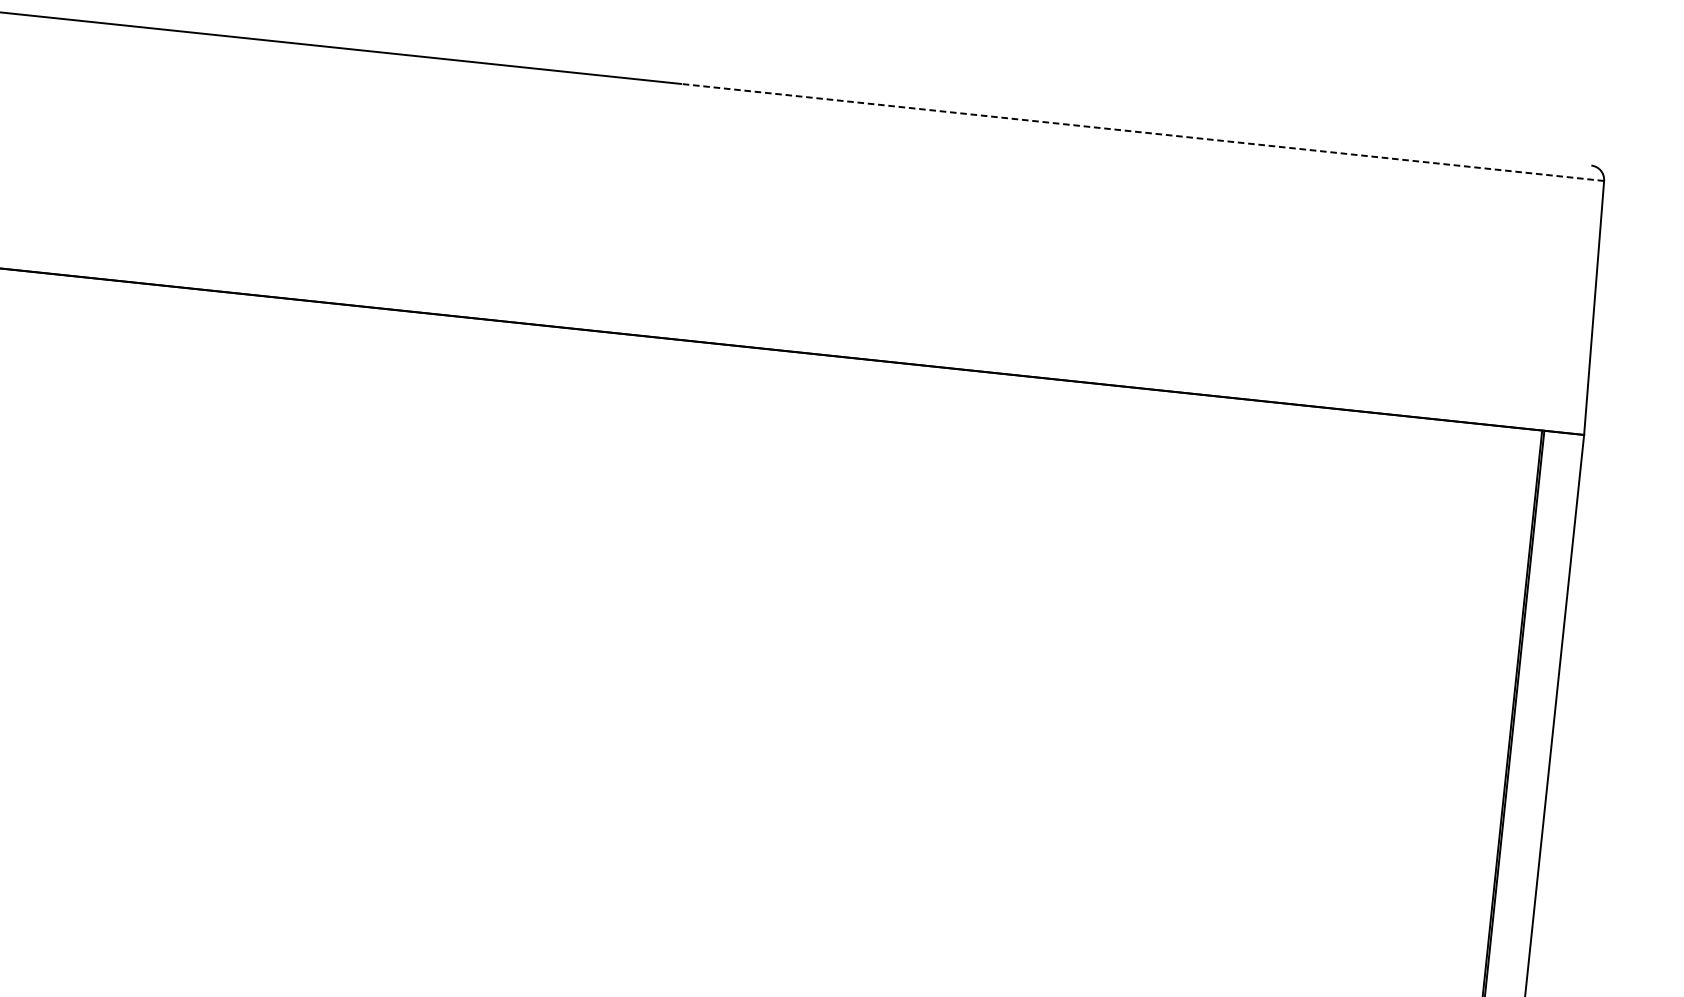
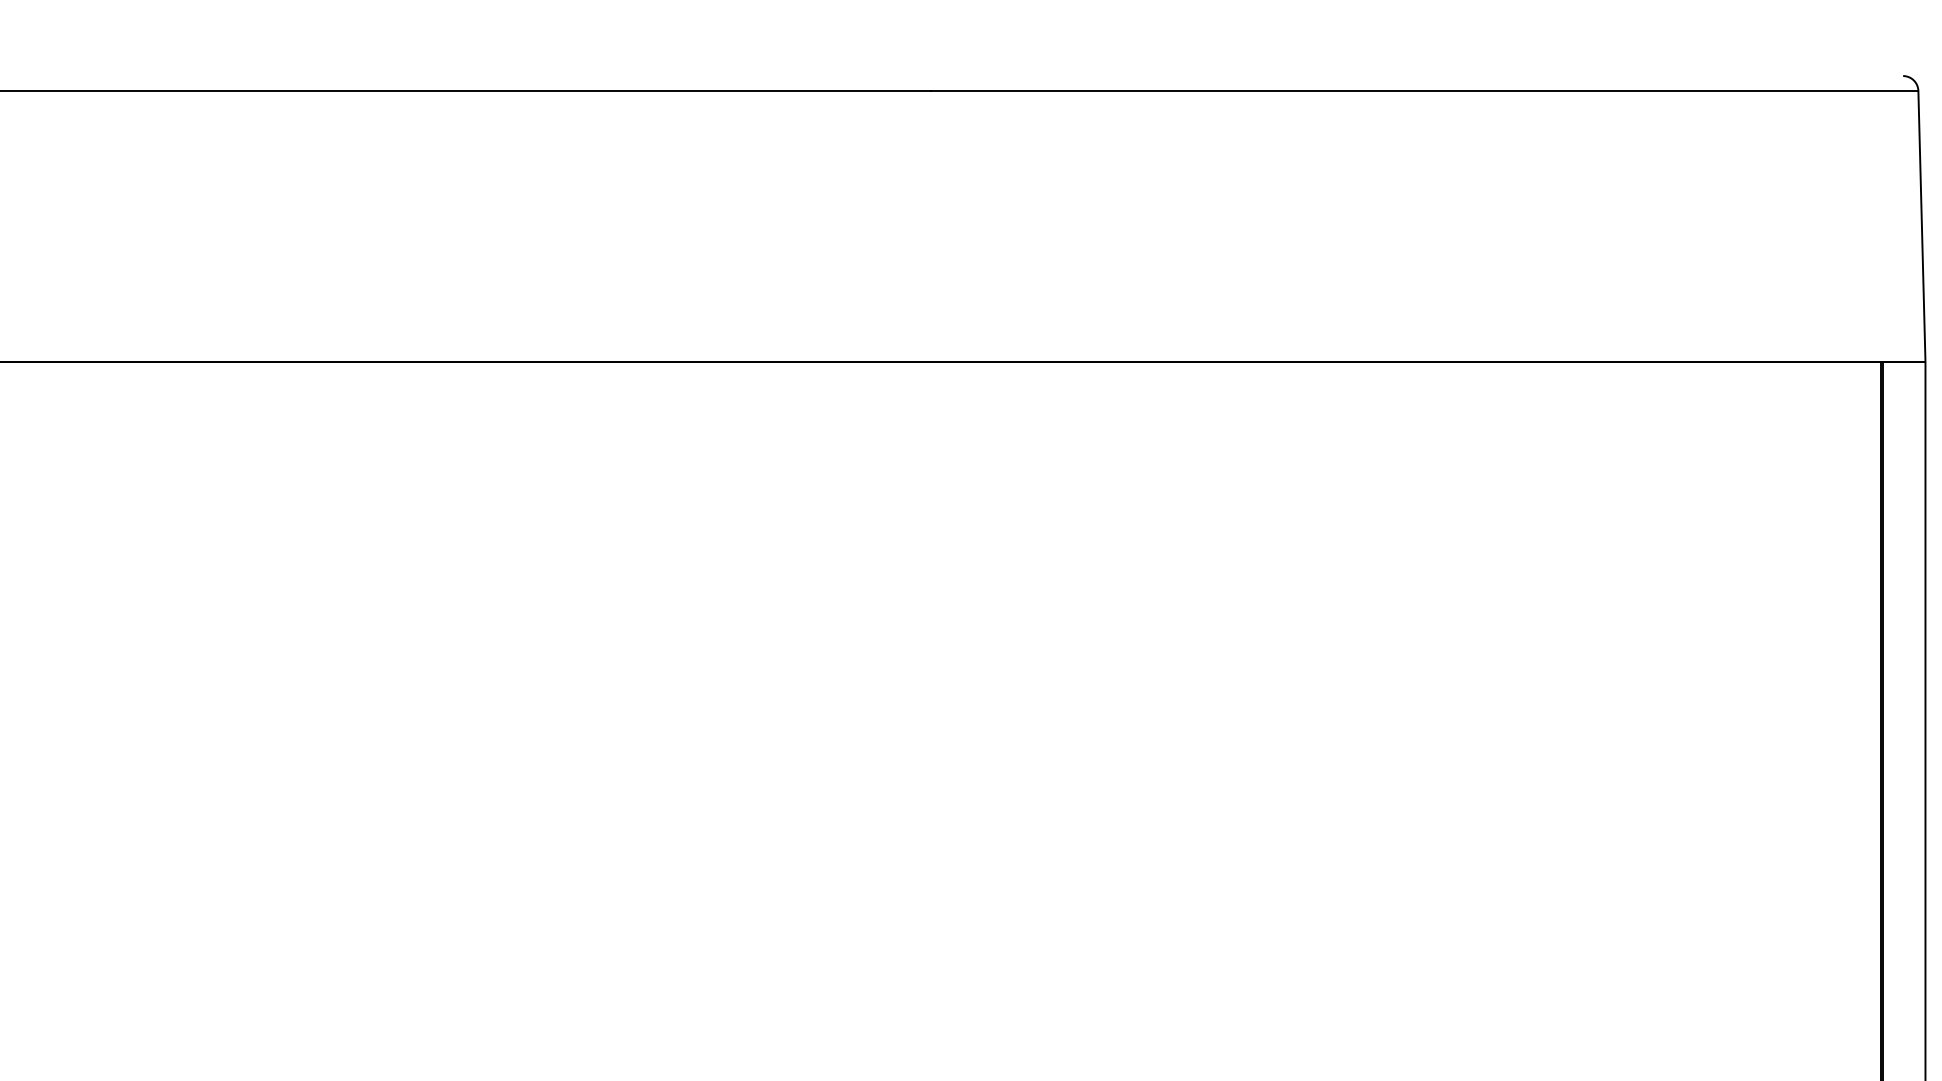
line: (1142, 132) -> (1424, 90), dashed -> solid

